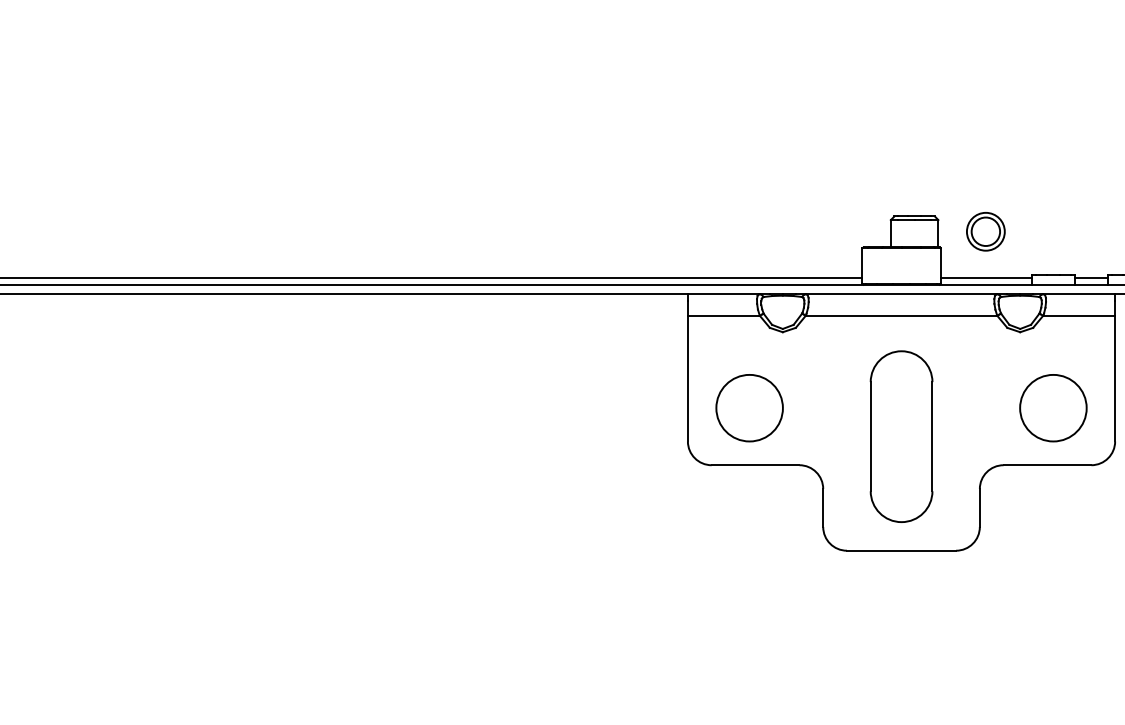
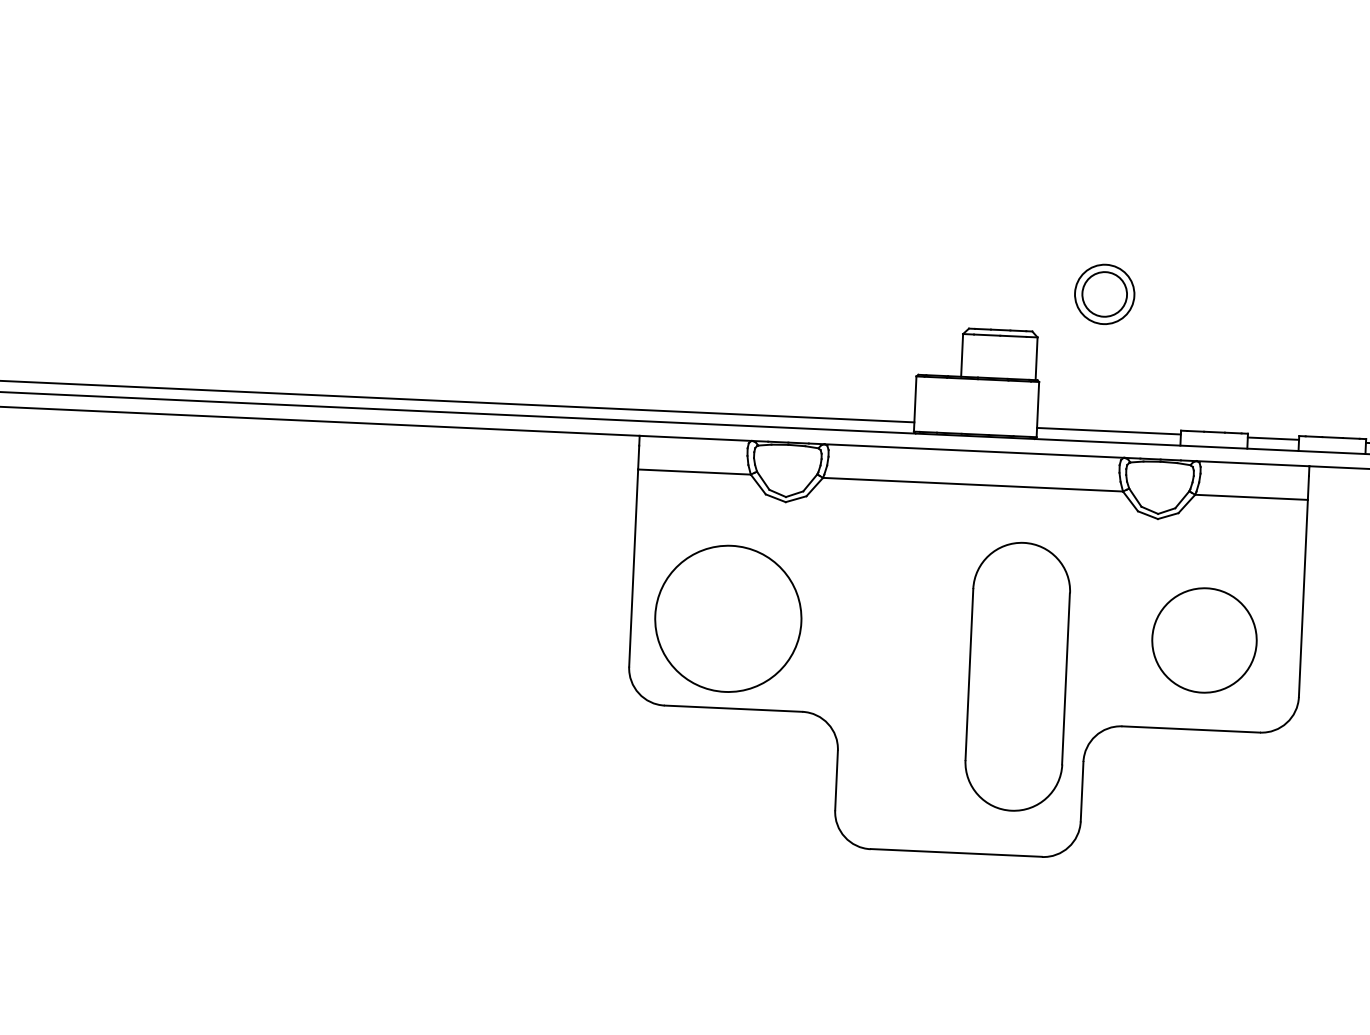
part: (985, 231) -> (1104, 293), moved
circle: (749, 407) -> (728, 617), size x1.4
part: (901, 436) -> (1017, 676), moved

